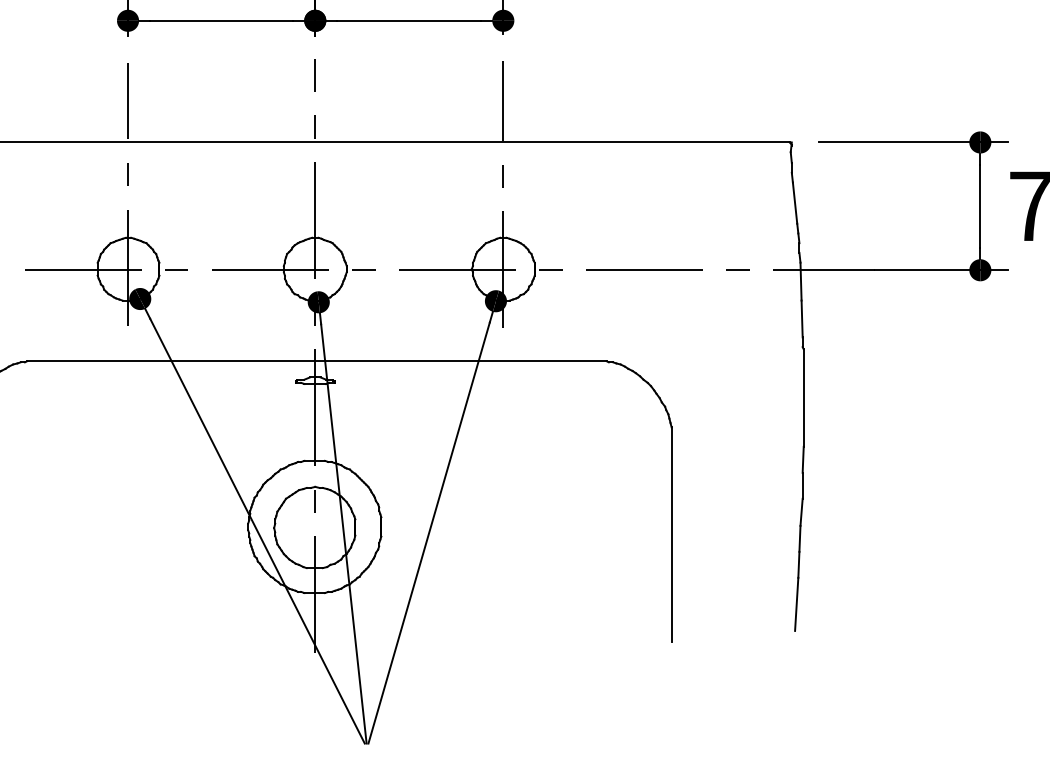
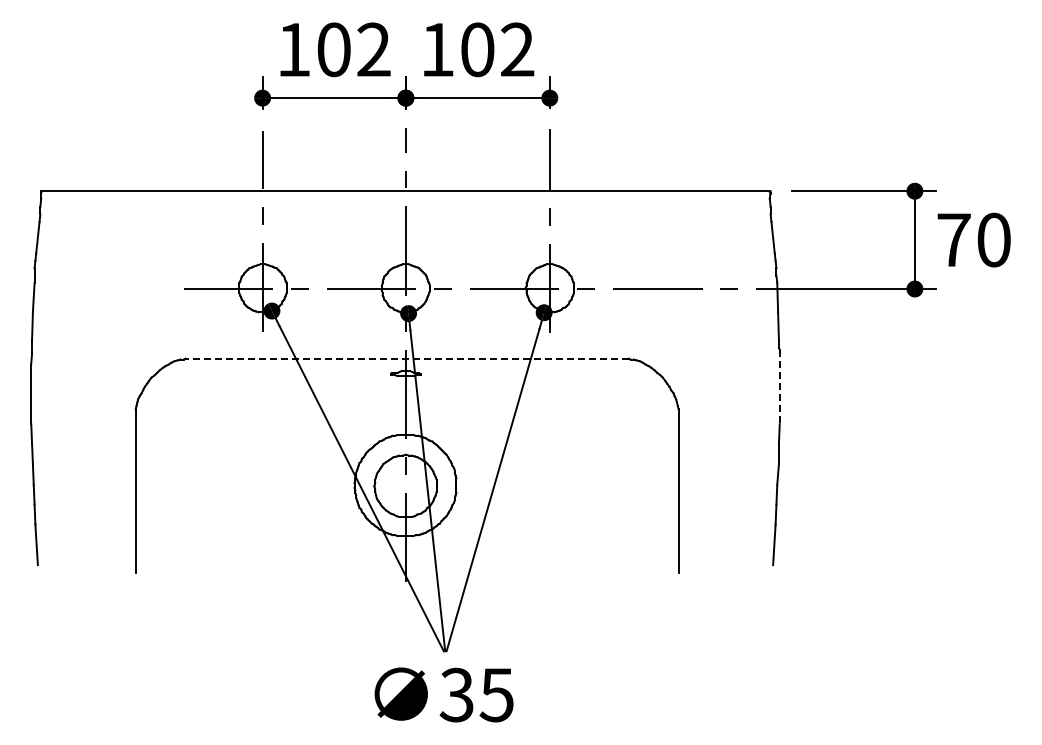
line: (317, 361) -> (407, 358), solid -> dashed
line: (803, 398) -> (779, 387), solid -> dashed

